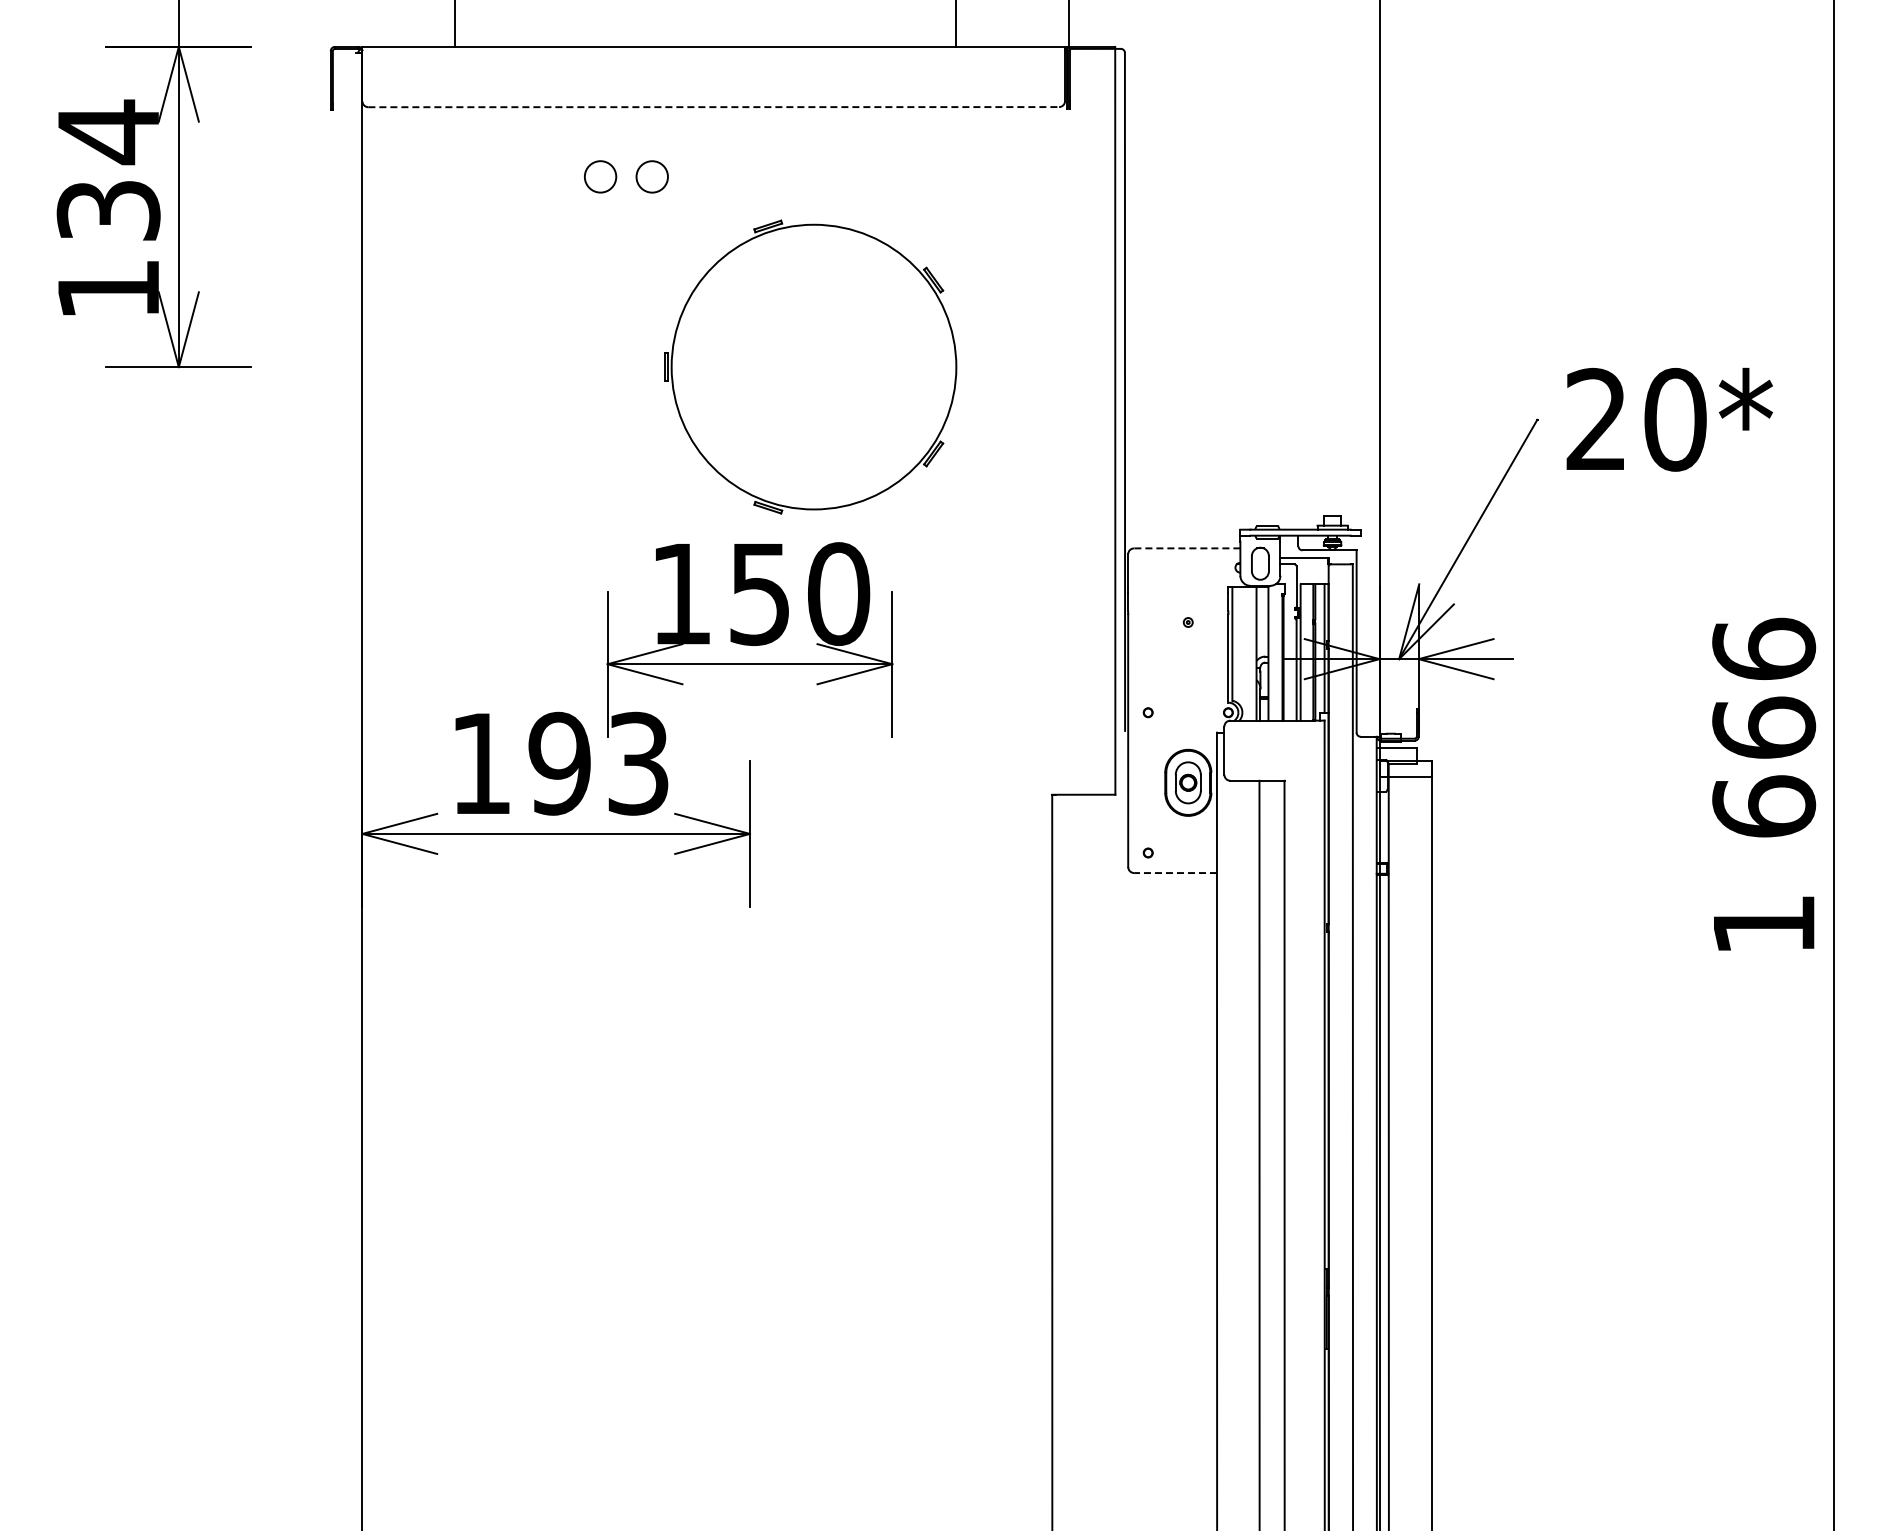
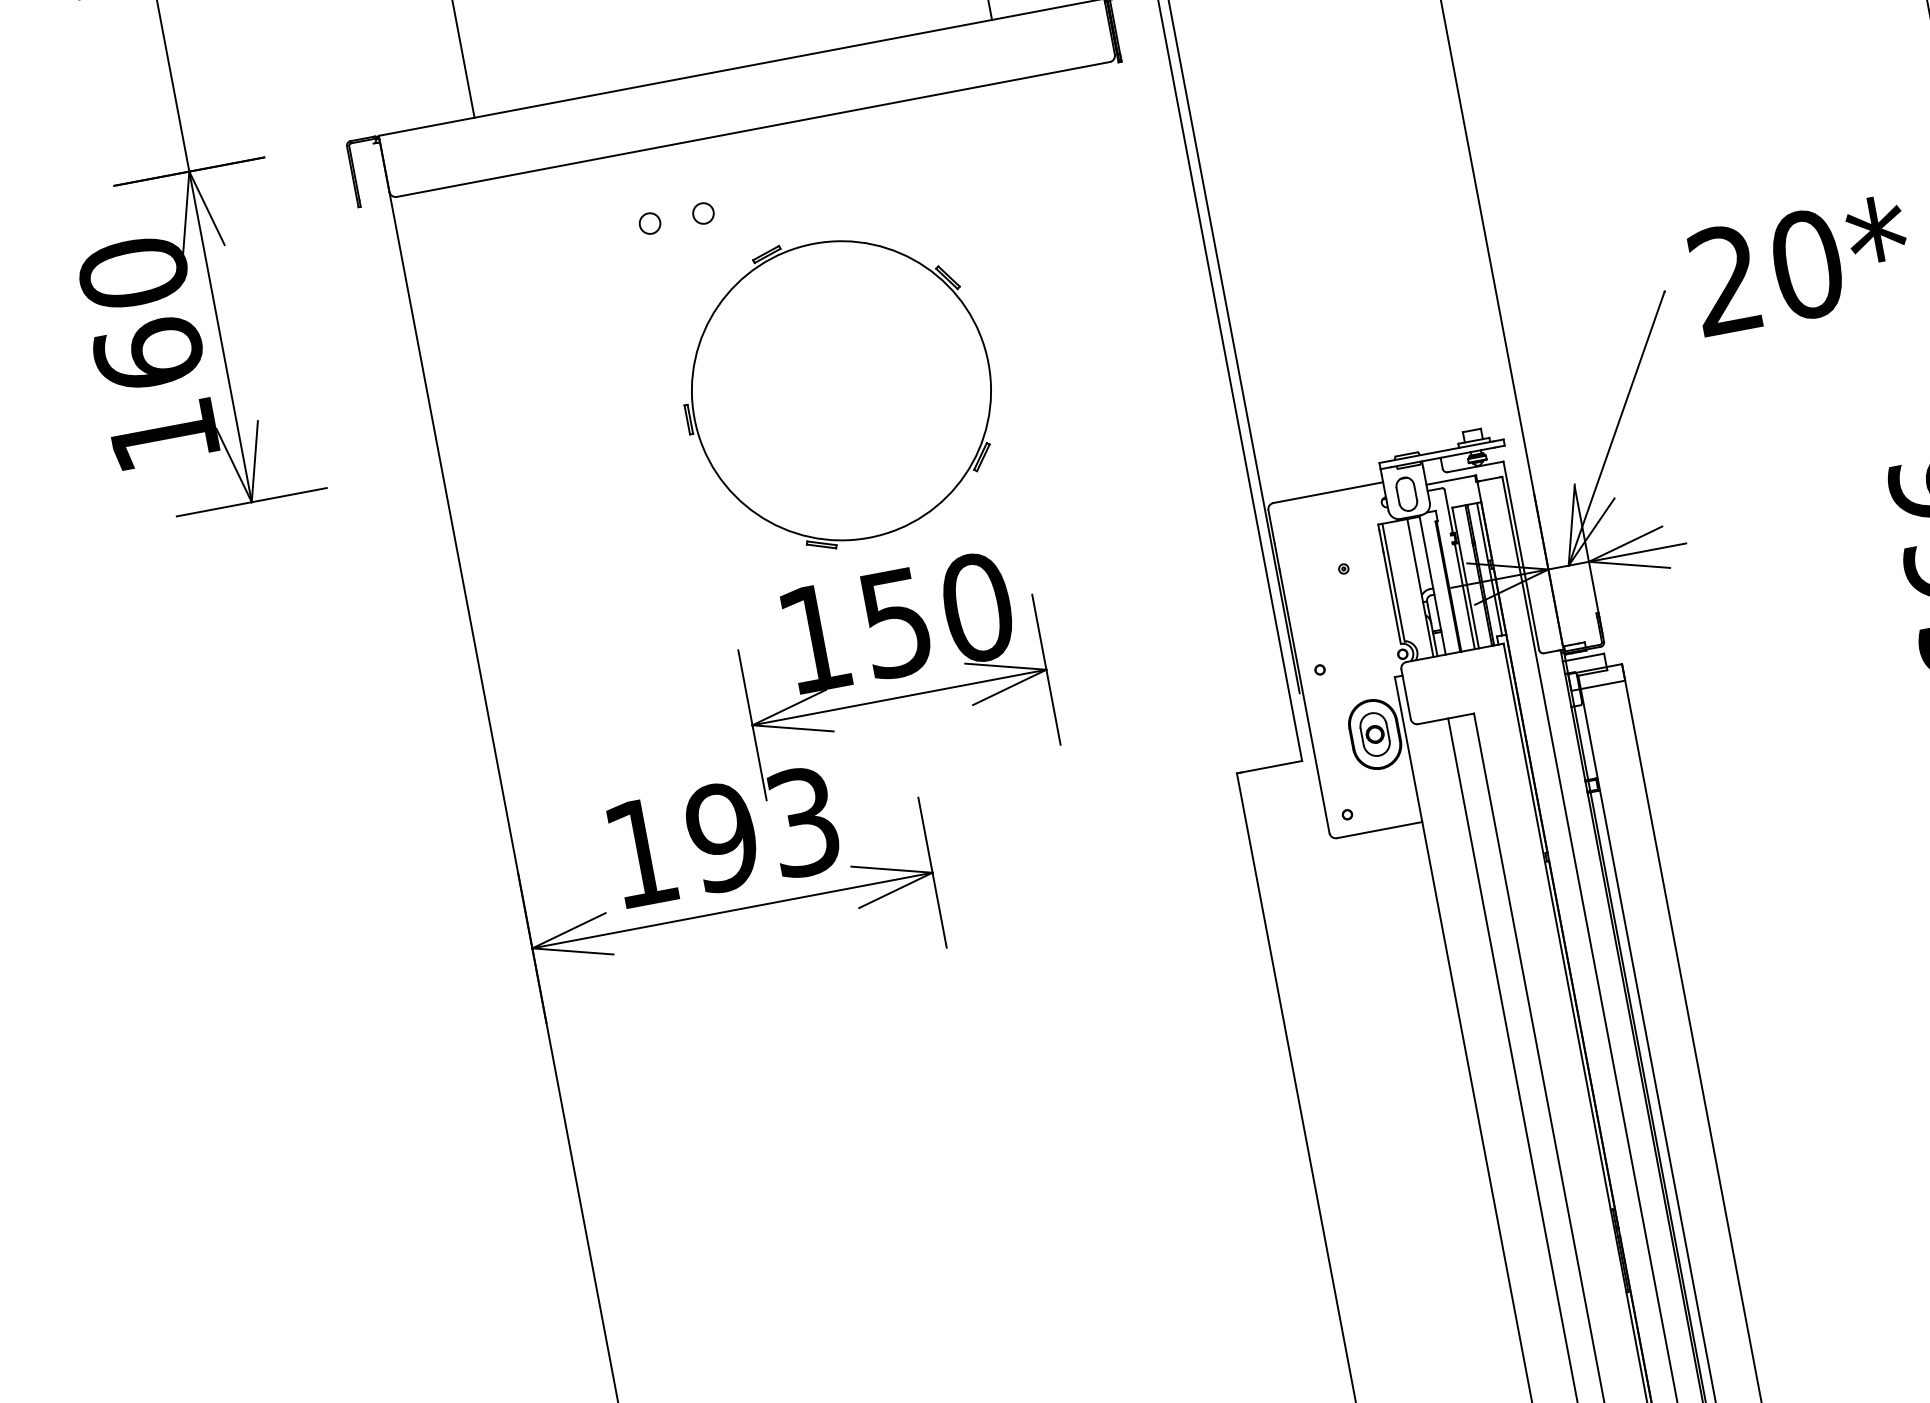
line: (714, 107) -> (754, 129), dashed -> solid
text: (108, 170) -> (140, 312), 134 -> 160
circle: (600, 176) -> (649, 223), size x0.62
circle: (652, 176) -> (703, 213), size x0.62
part: (810, 366) -> (837, 390), moved
line: (1186, 548) -> (1327, 492), dashed -> solid
line: (1175, 873) -> (1379, 830), dashed -> solid

